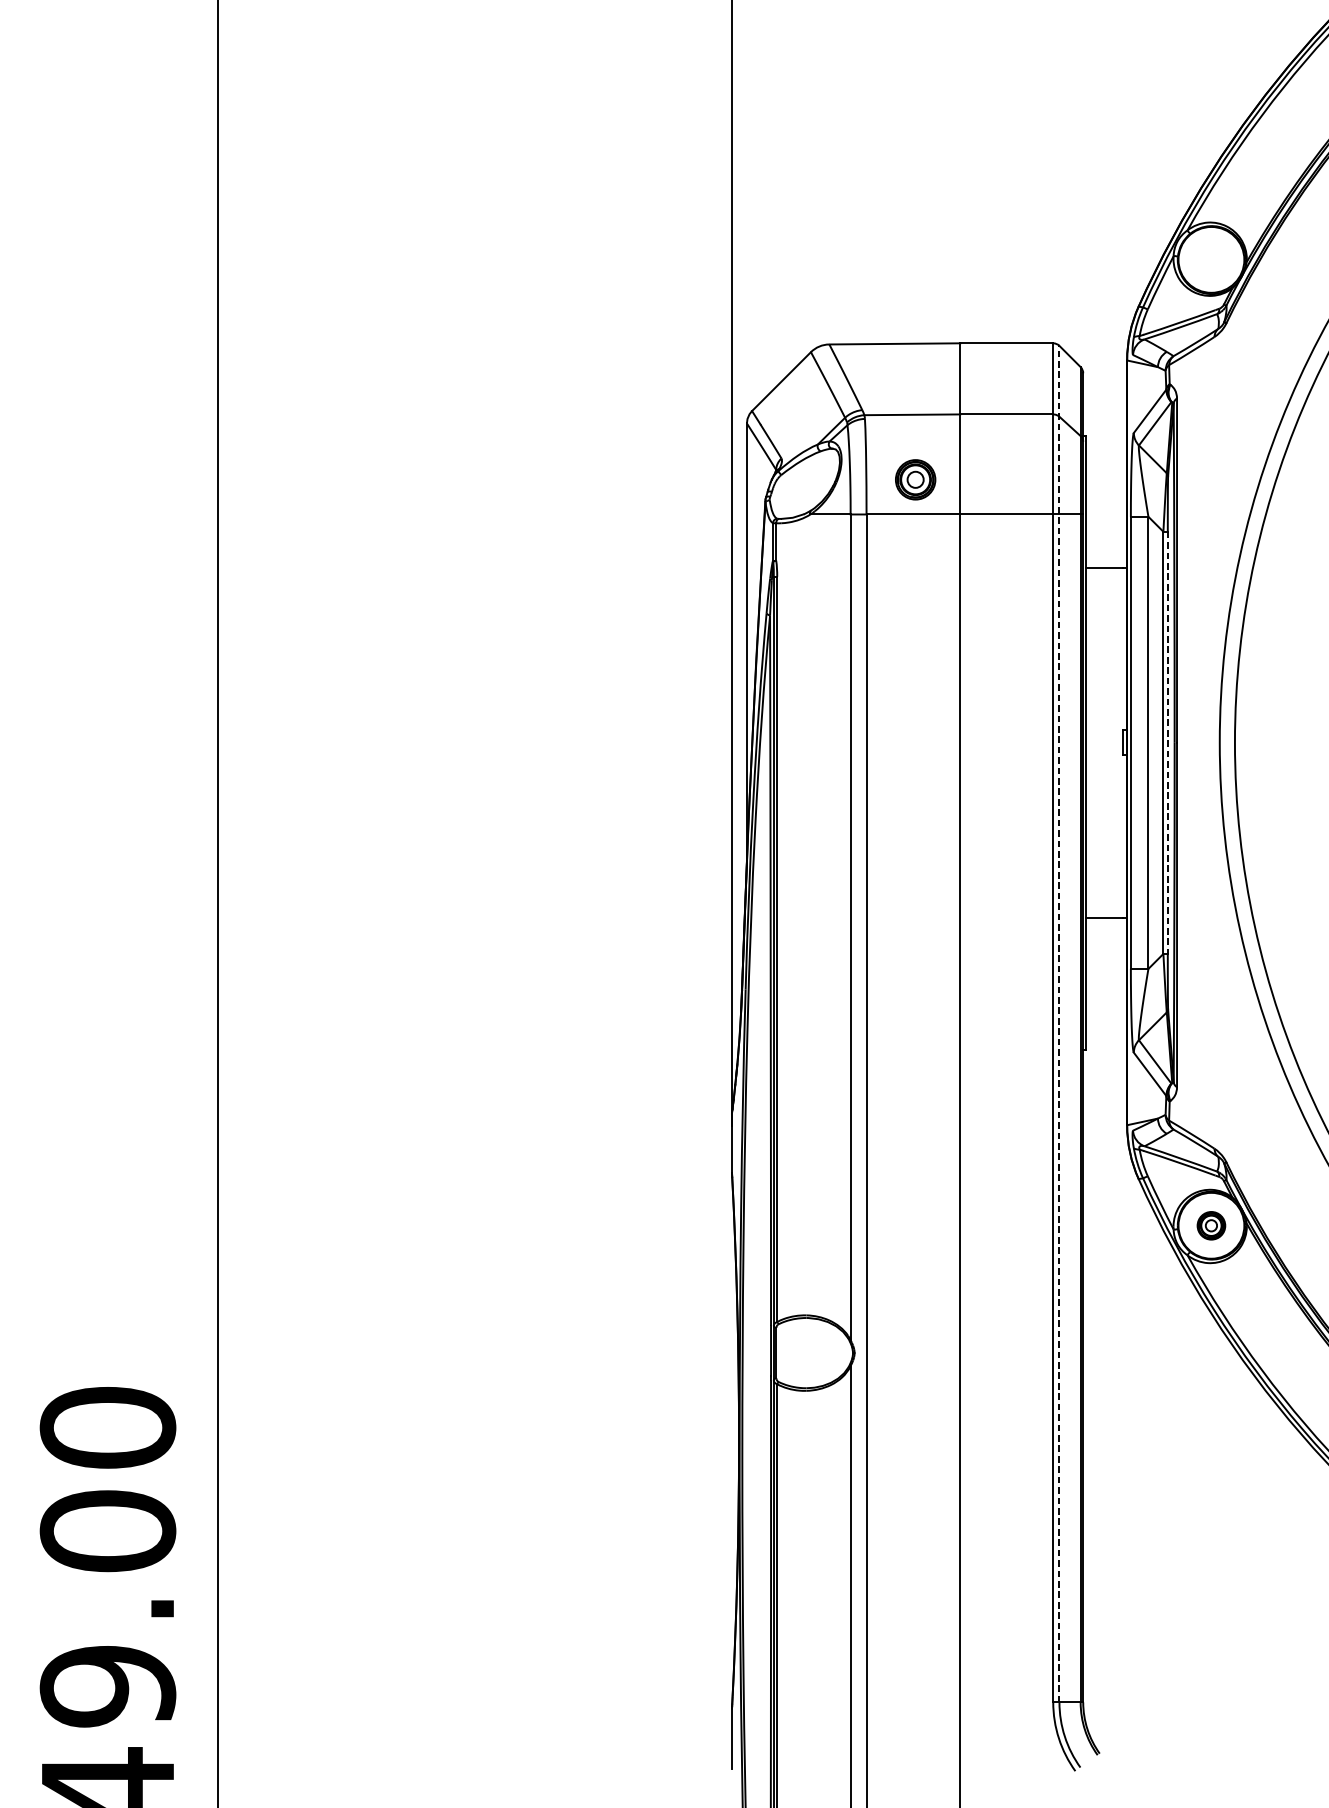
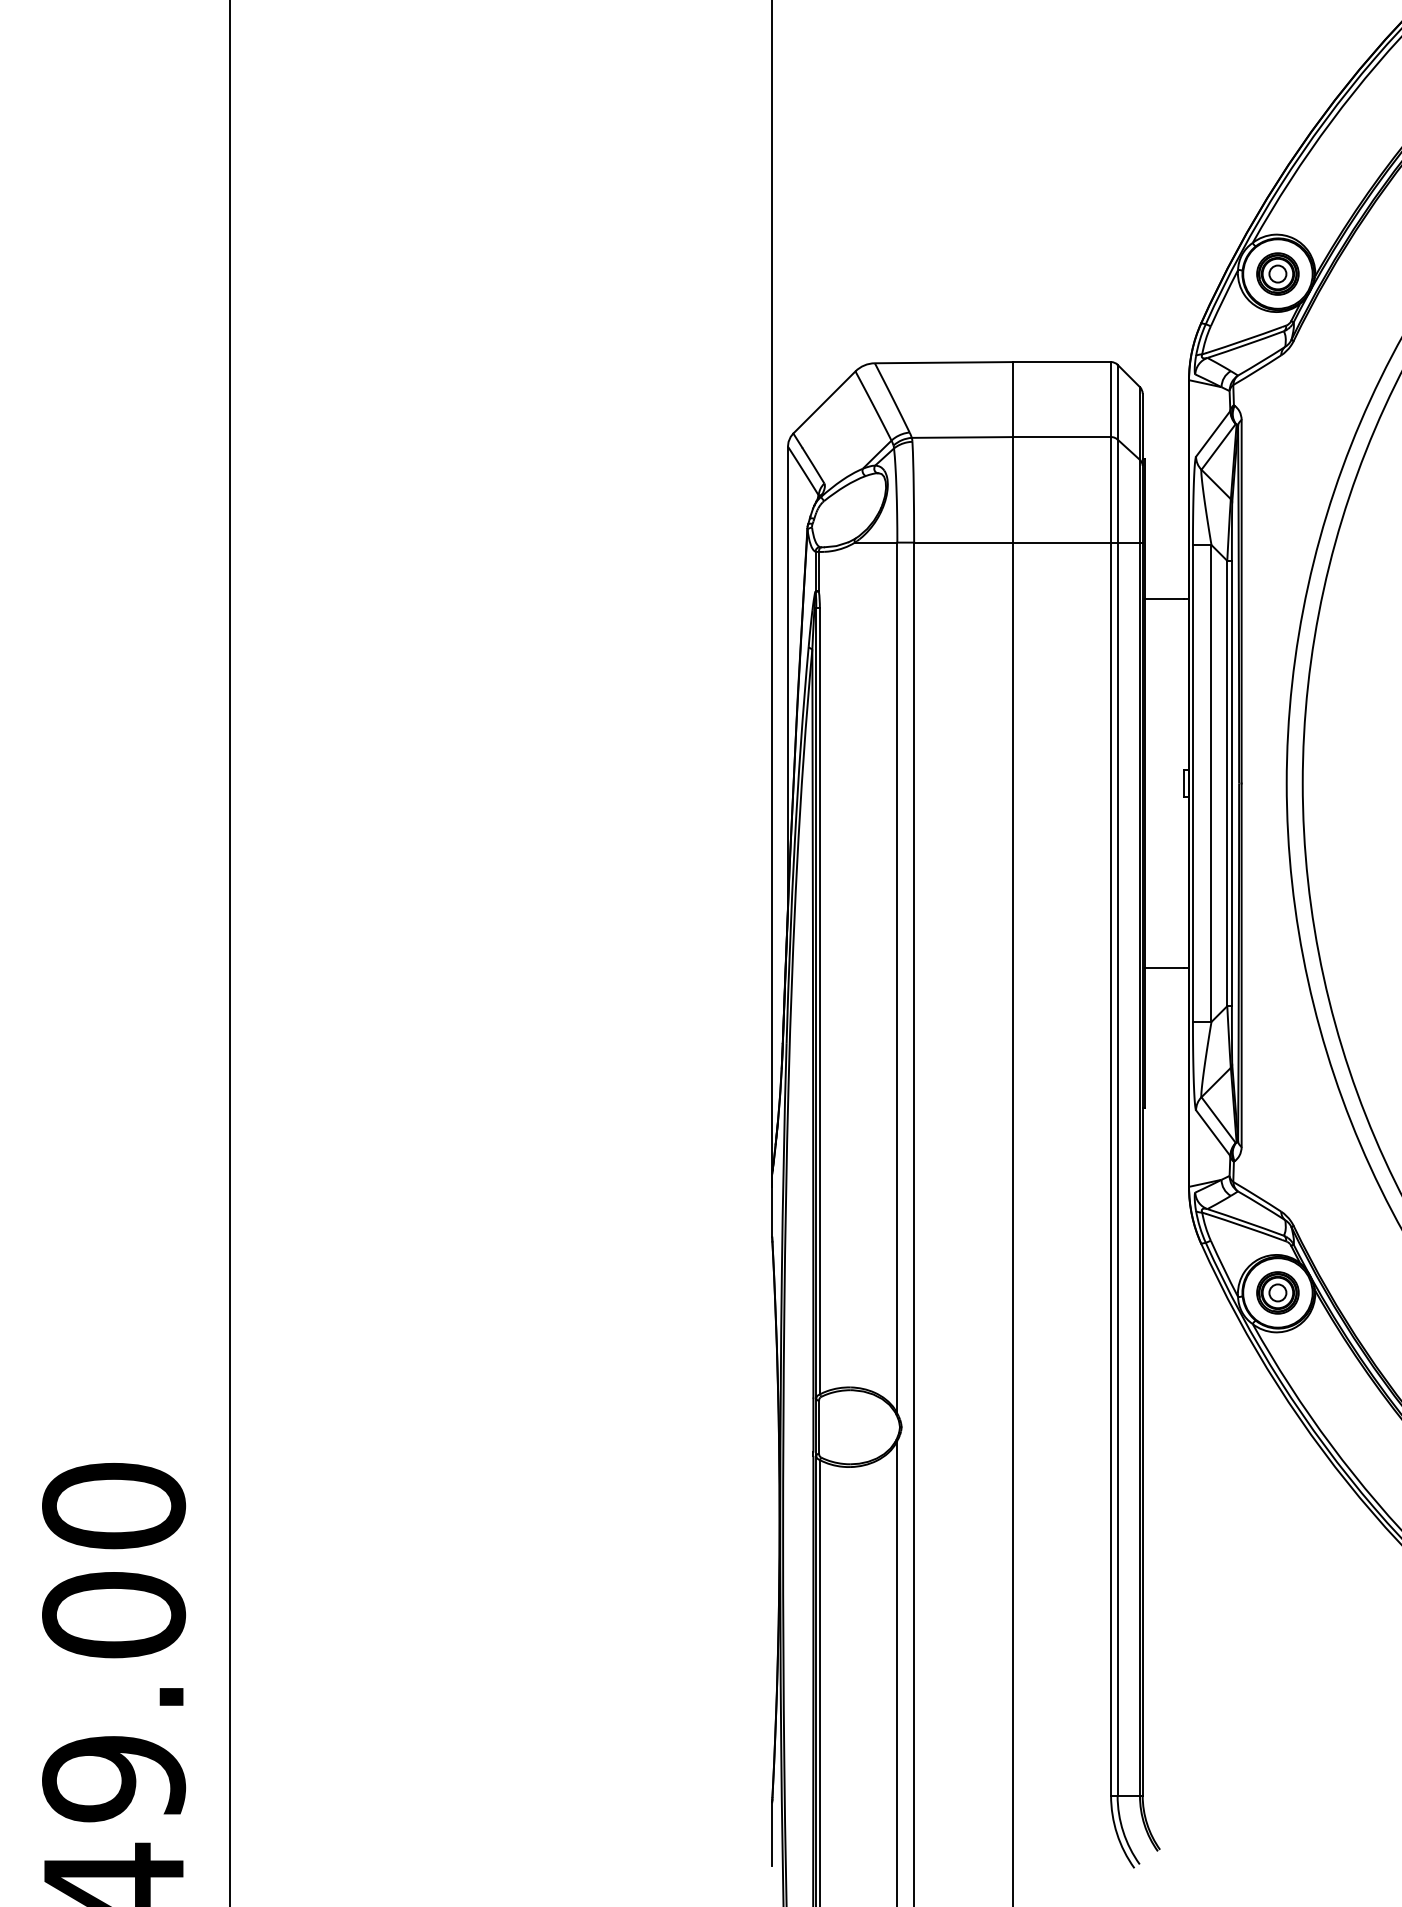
part: (915, 479) -> (1277, 273), moved
line: (1167, 742) -> (1231, 783), dashed -> solid
line: (1059, 1023) -> (1117, 1079), dashed -> solid
part: (1211, 1225) -> (1277, 1292), size x1.43

